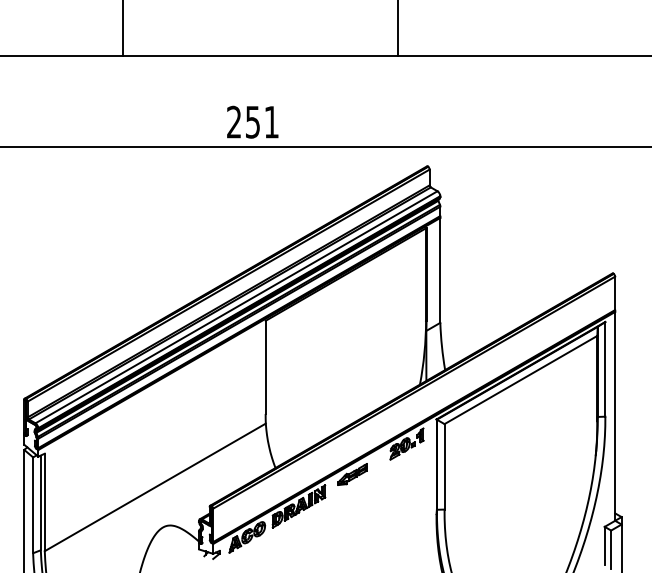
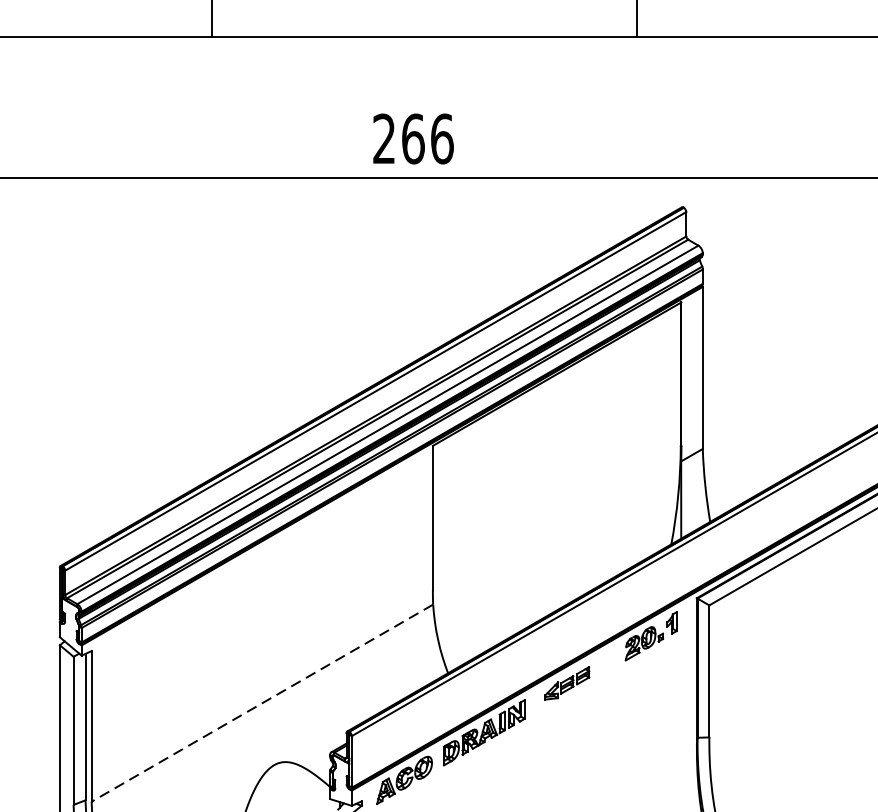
text: (262, 121) -> (428, 137), 251 -> 266
line: (155, 487) -> (262, 703), solid -> dashed

